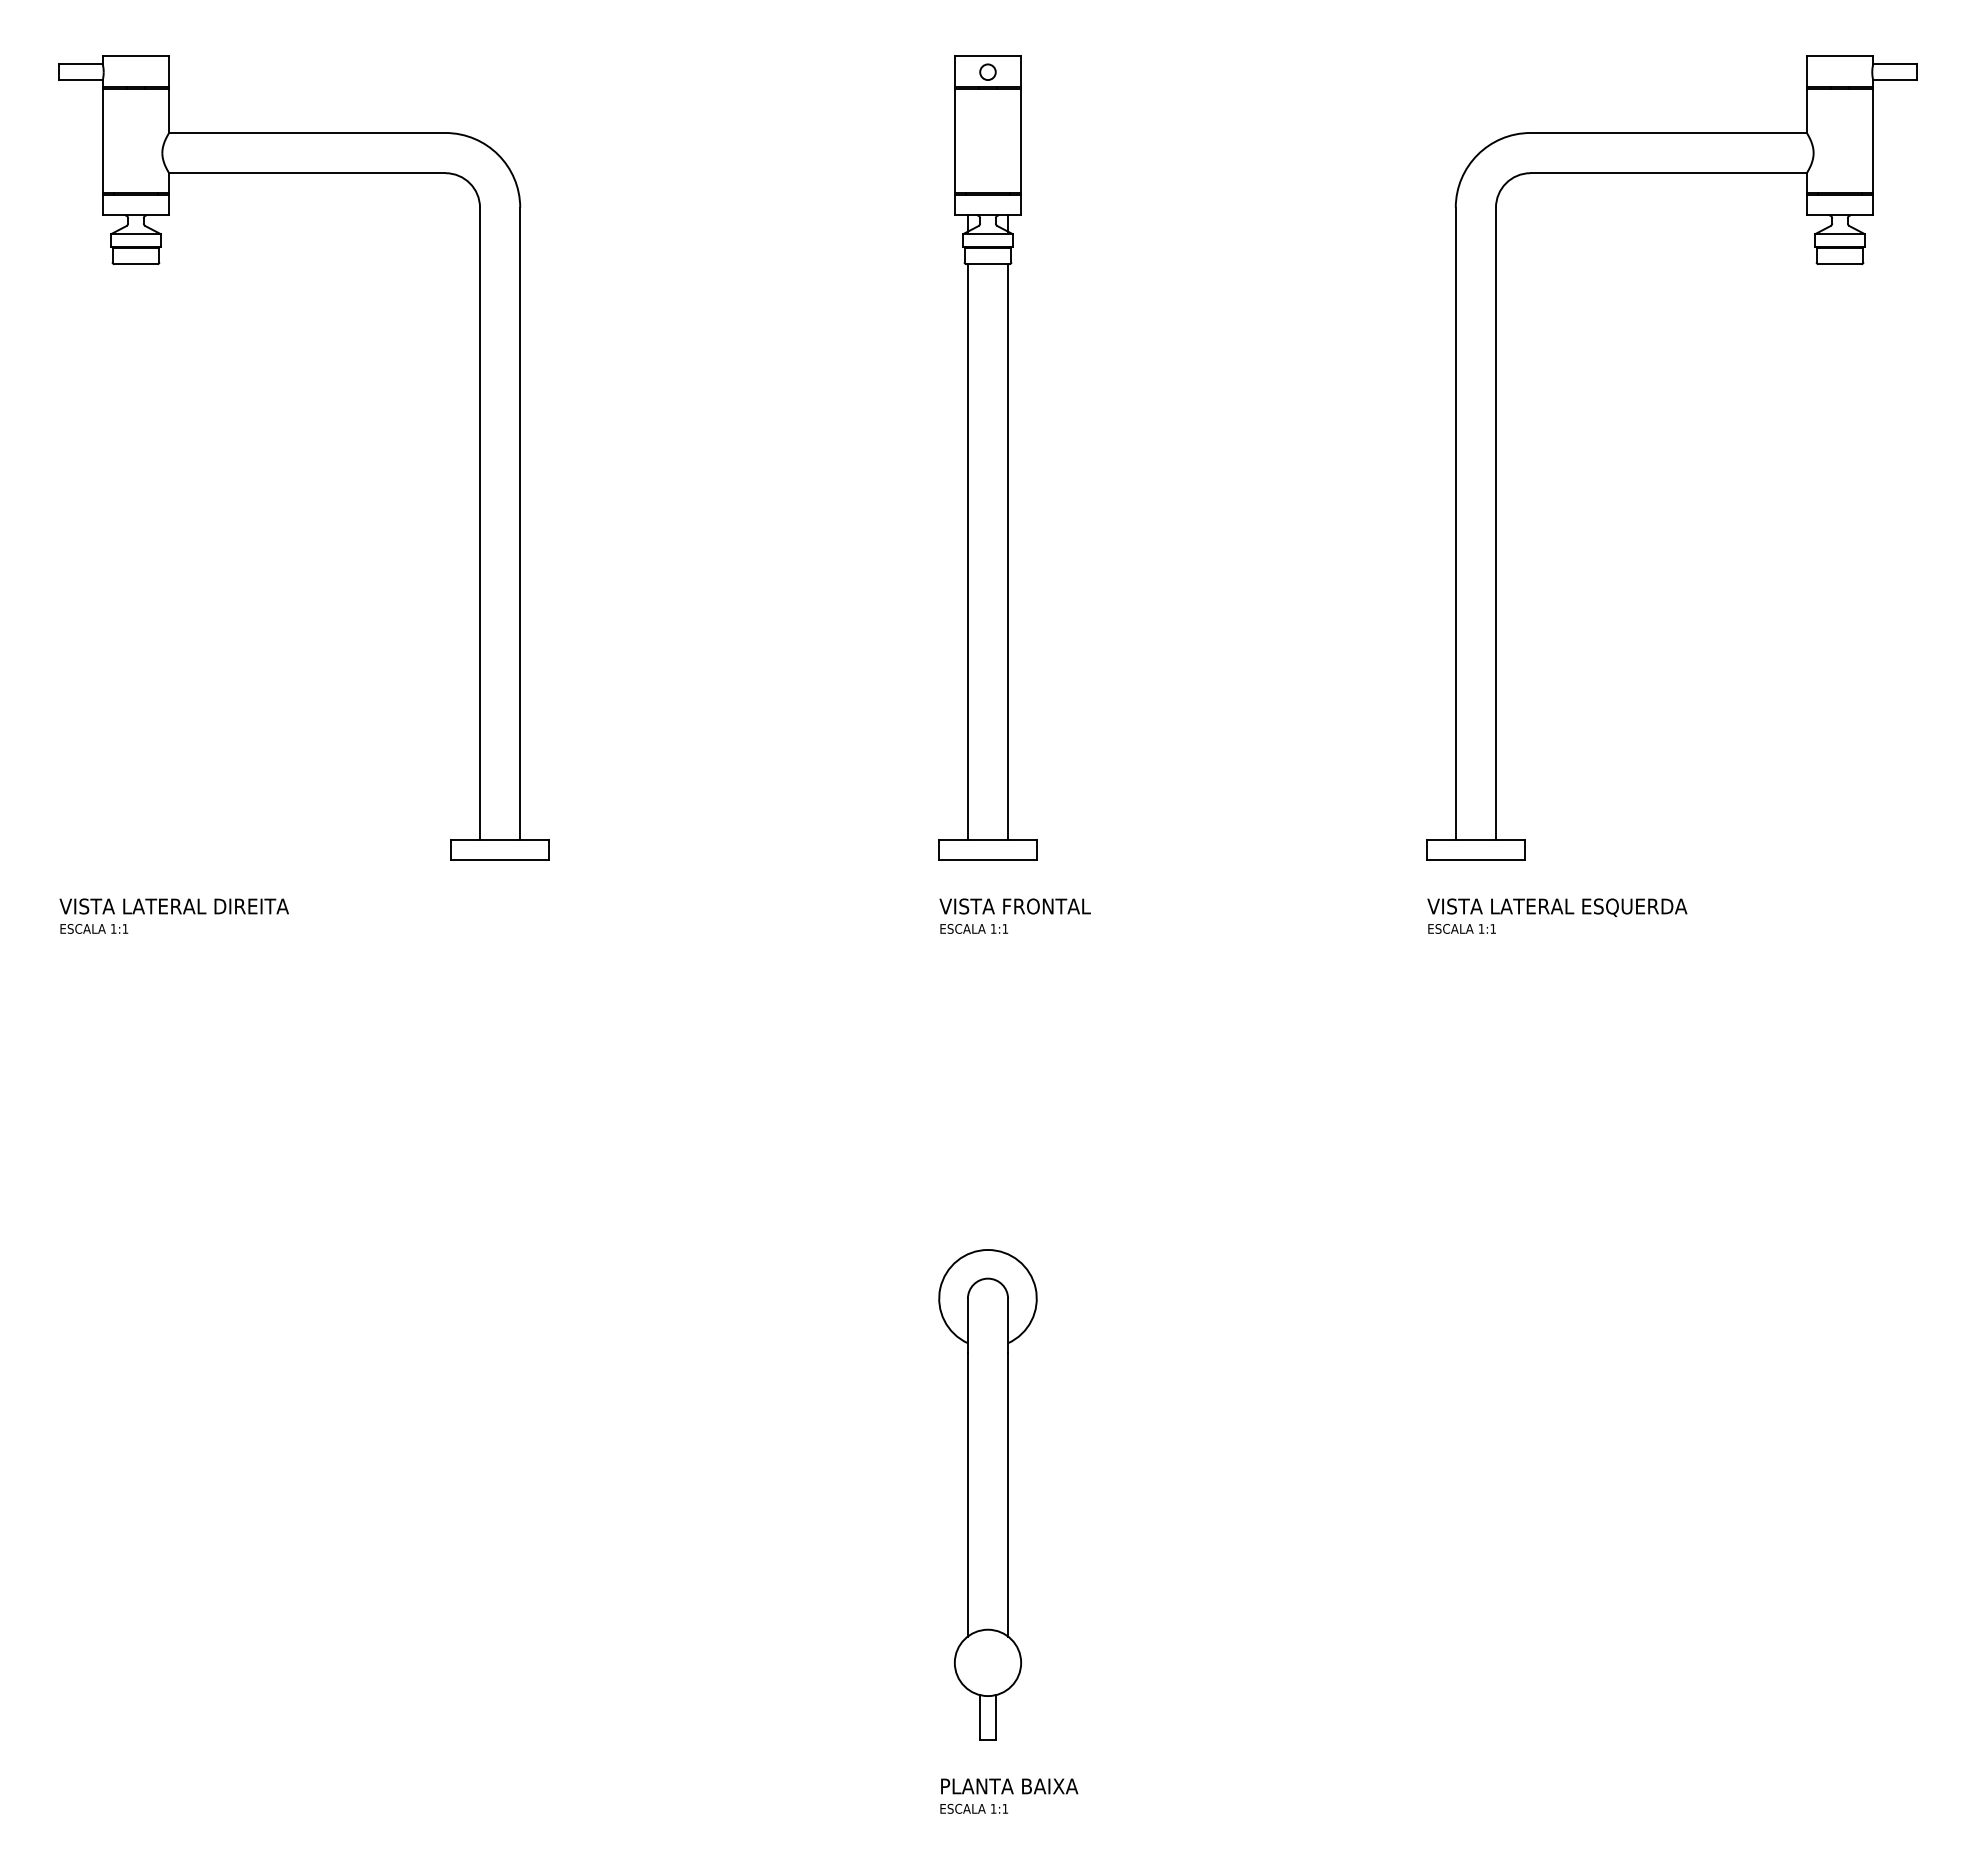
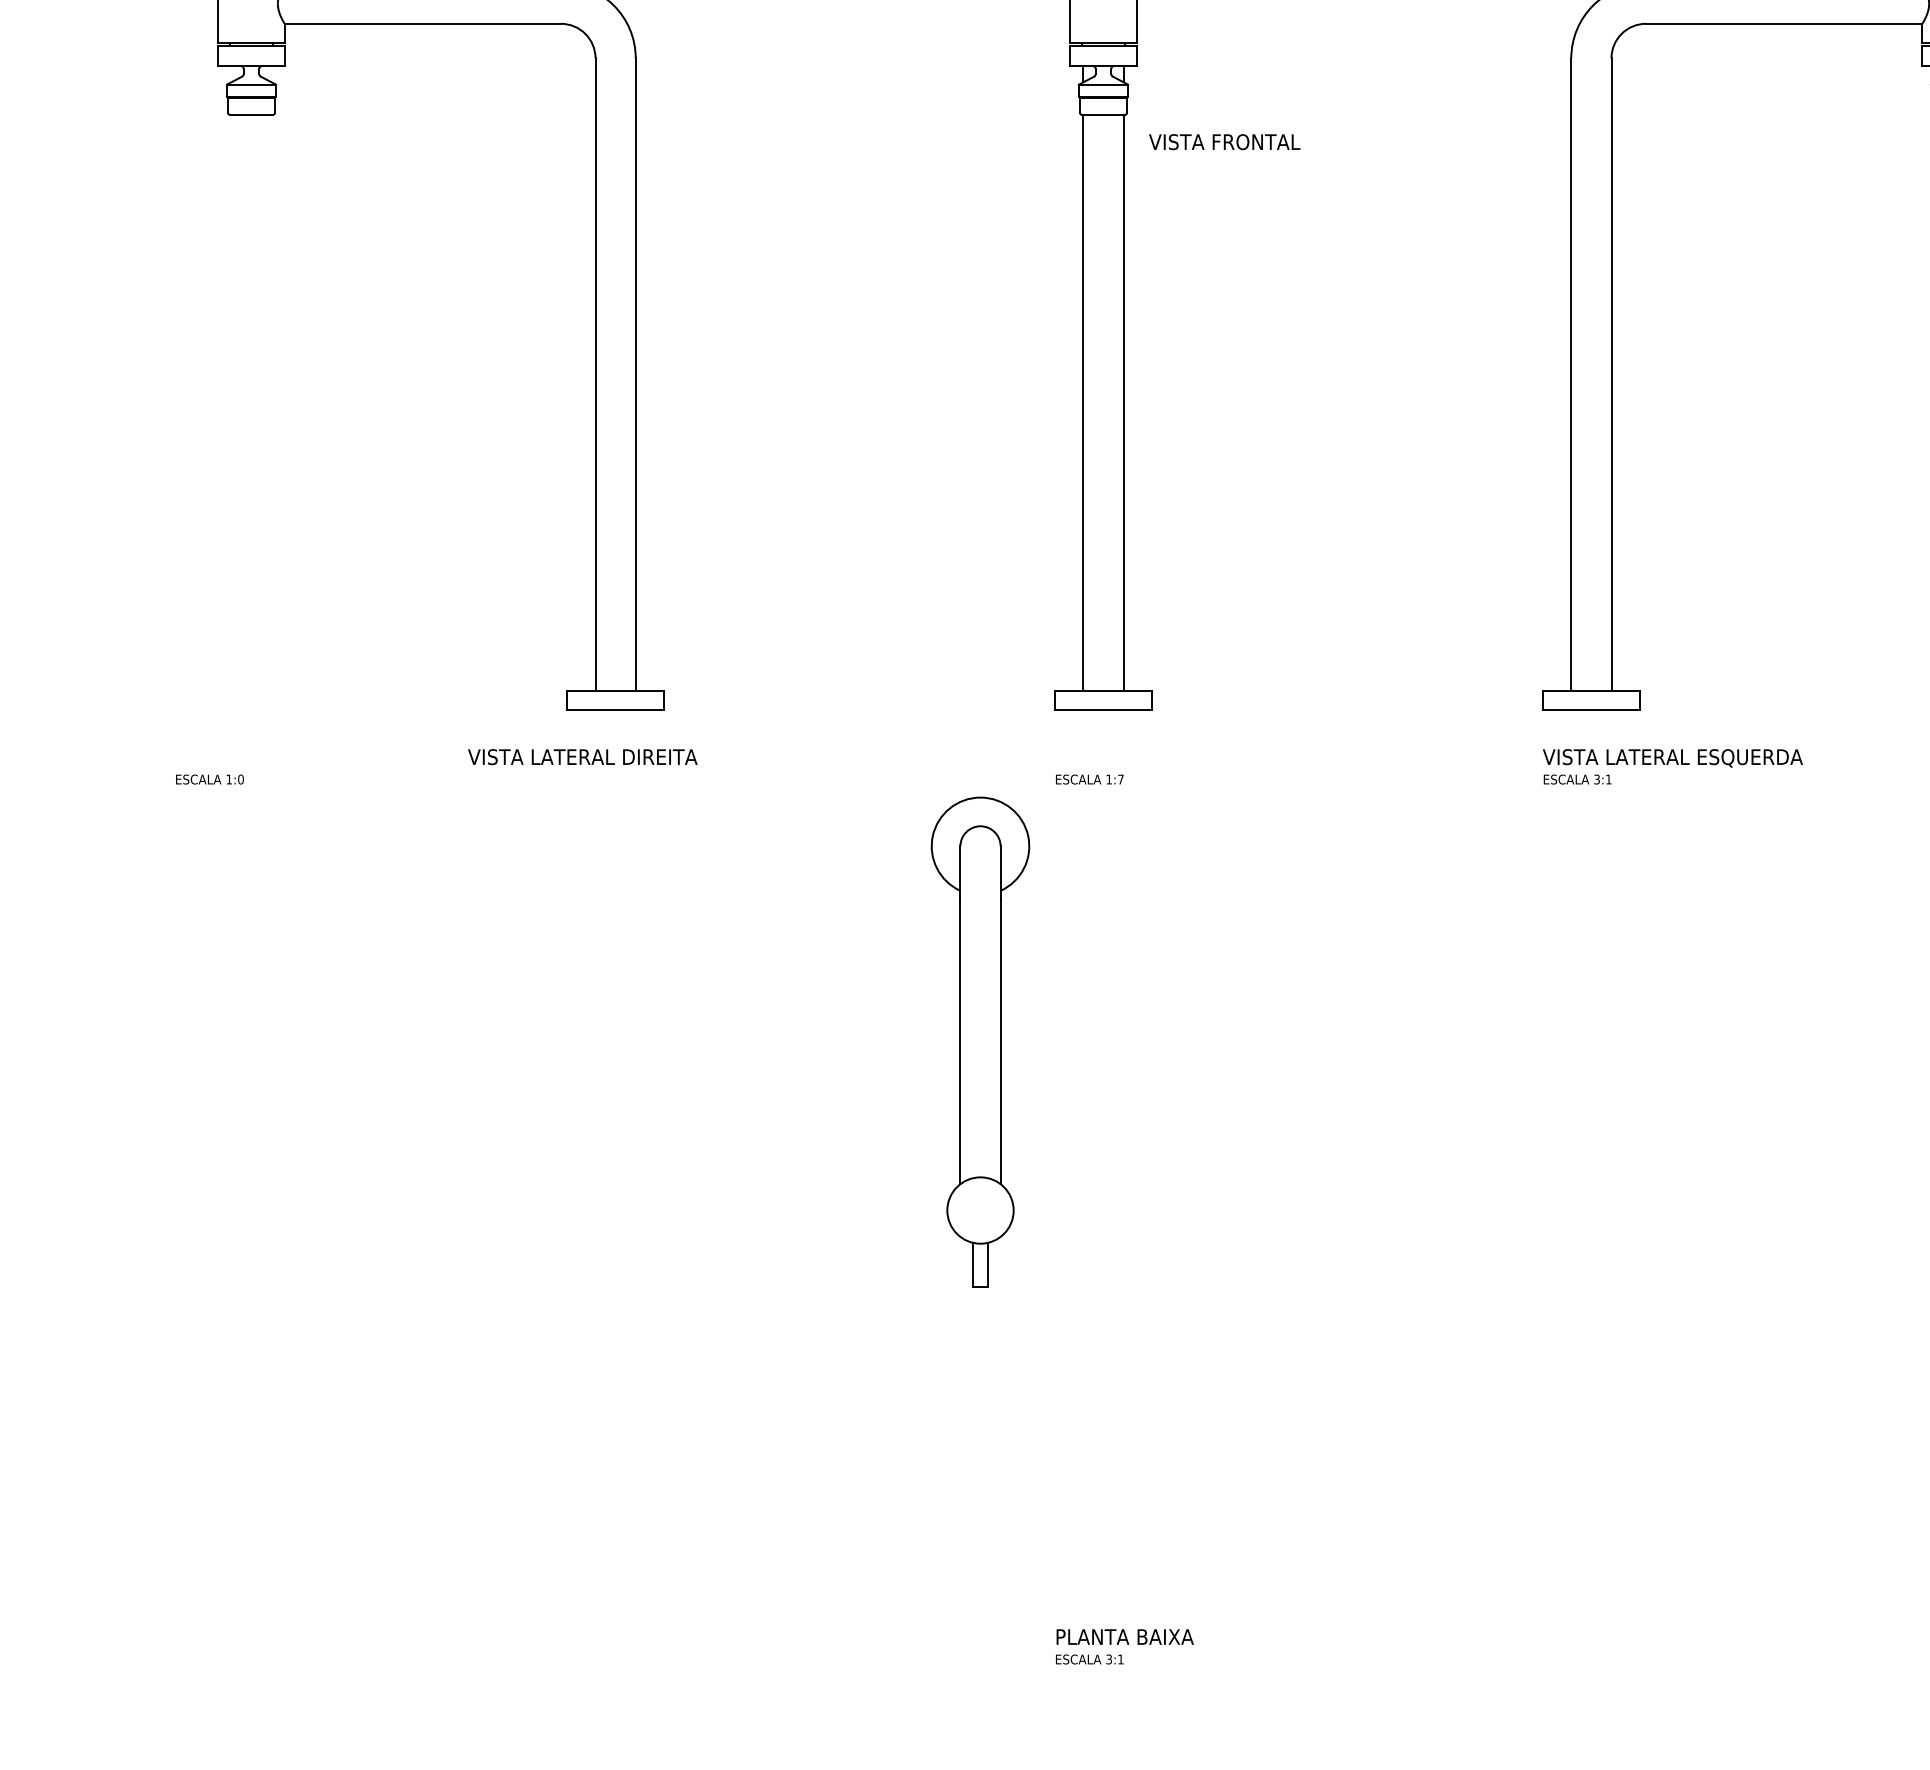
text: (173, 906) -> (582, 757), moved
text: (1014, 906) -> (1224, 142), moved
text: (125, 928) -> (241, 779), 1:1 -> 1:0
text: (1005, 928) -> (1121, 779), 1:1 -> 1:7
text: (1481, 928) -> (1597, 779), 1:1 -> 3:1
part: (987, 1494) -> (980, 1042), moved
text: (993, 1808) -> (1109, 1659), 1:1 -> 3:1

